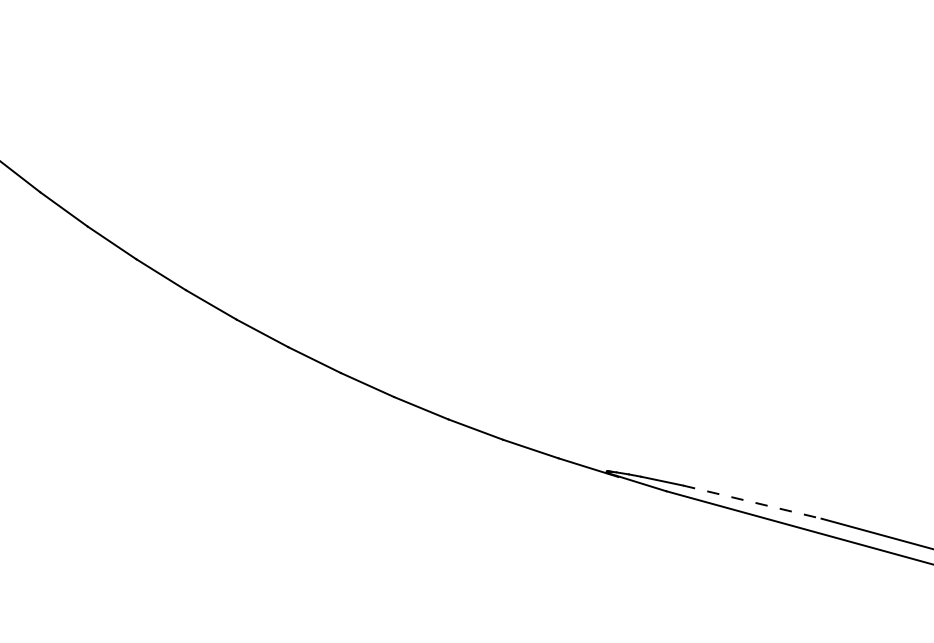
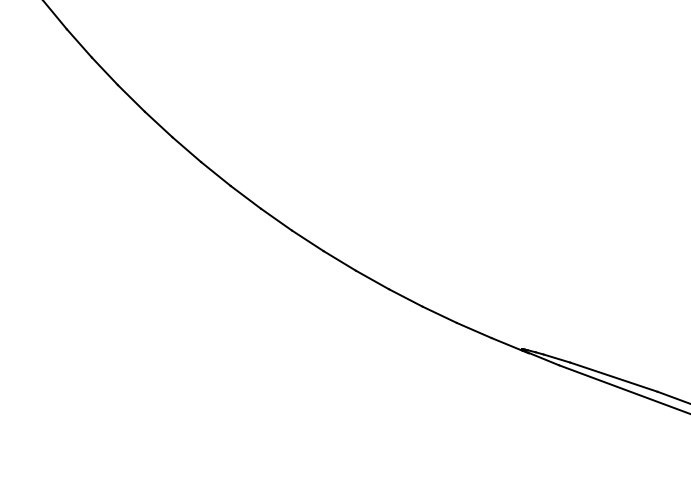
line: (753, 502) -> (614, 377), dashed -> solid

